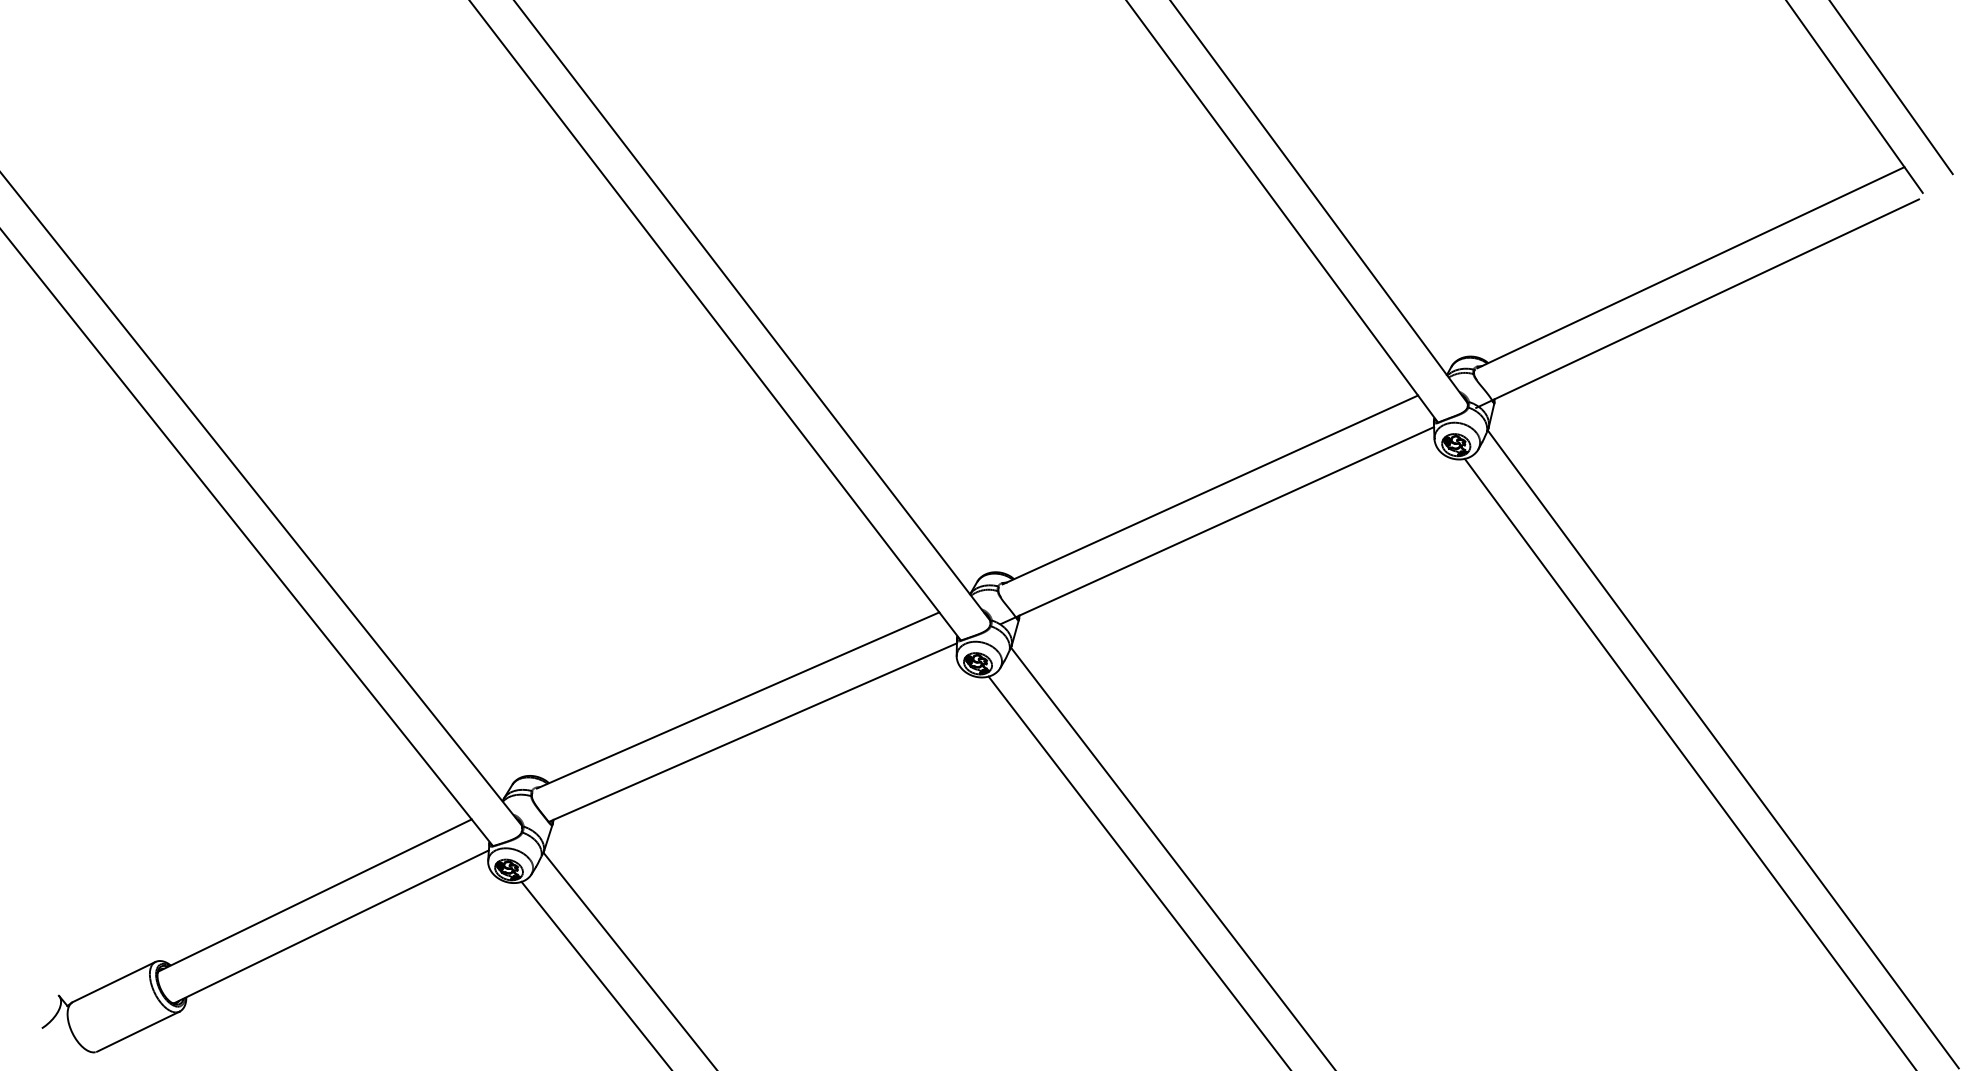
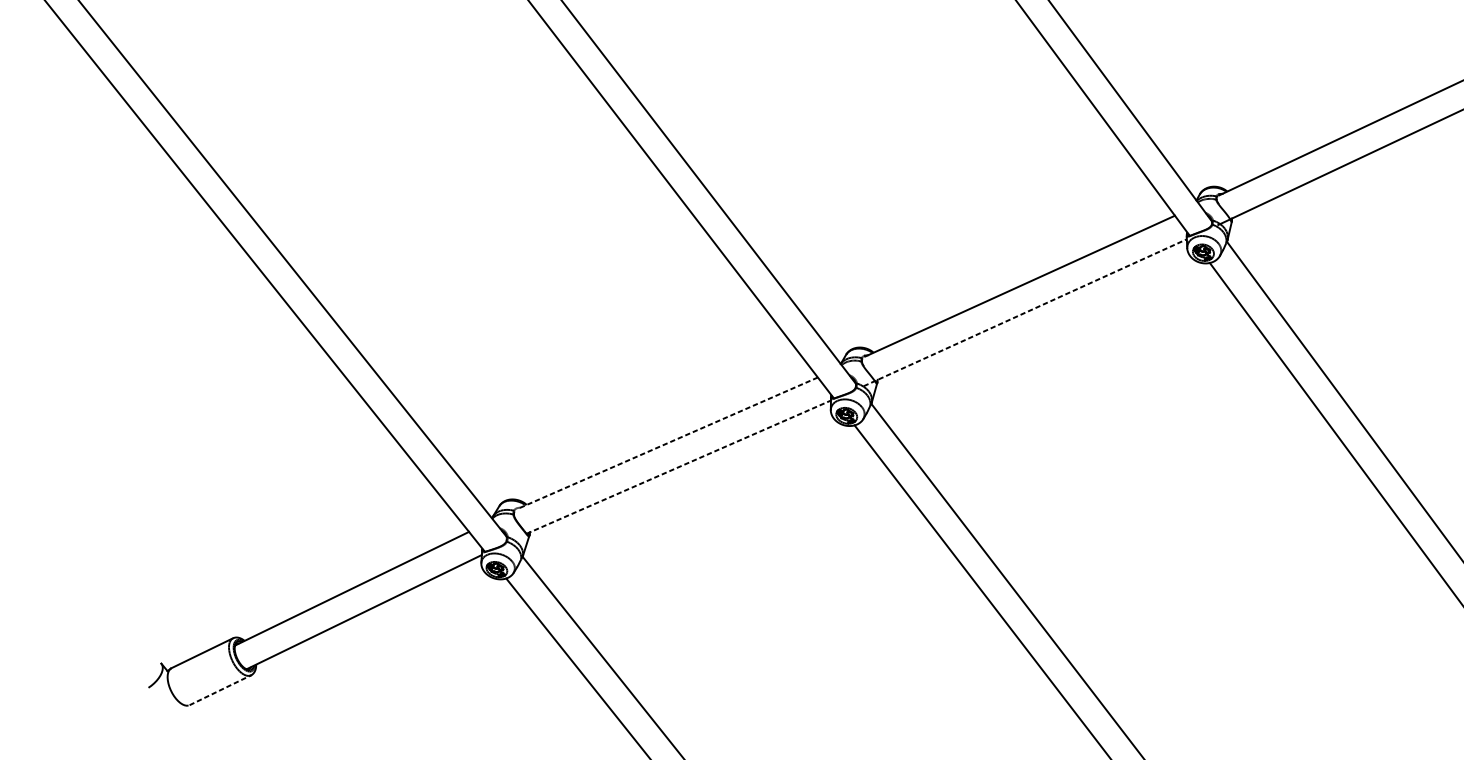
line: (1217, 525) -> (1025, 312), solid -> dashed
line: (738, 700) -> (668, 443), solid -> dashed
line: (752, 732) -> (678, 467), solid -> dashed
line: (138, 1031) -> (220, 690), solid -> dashed

